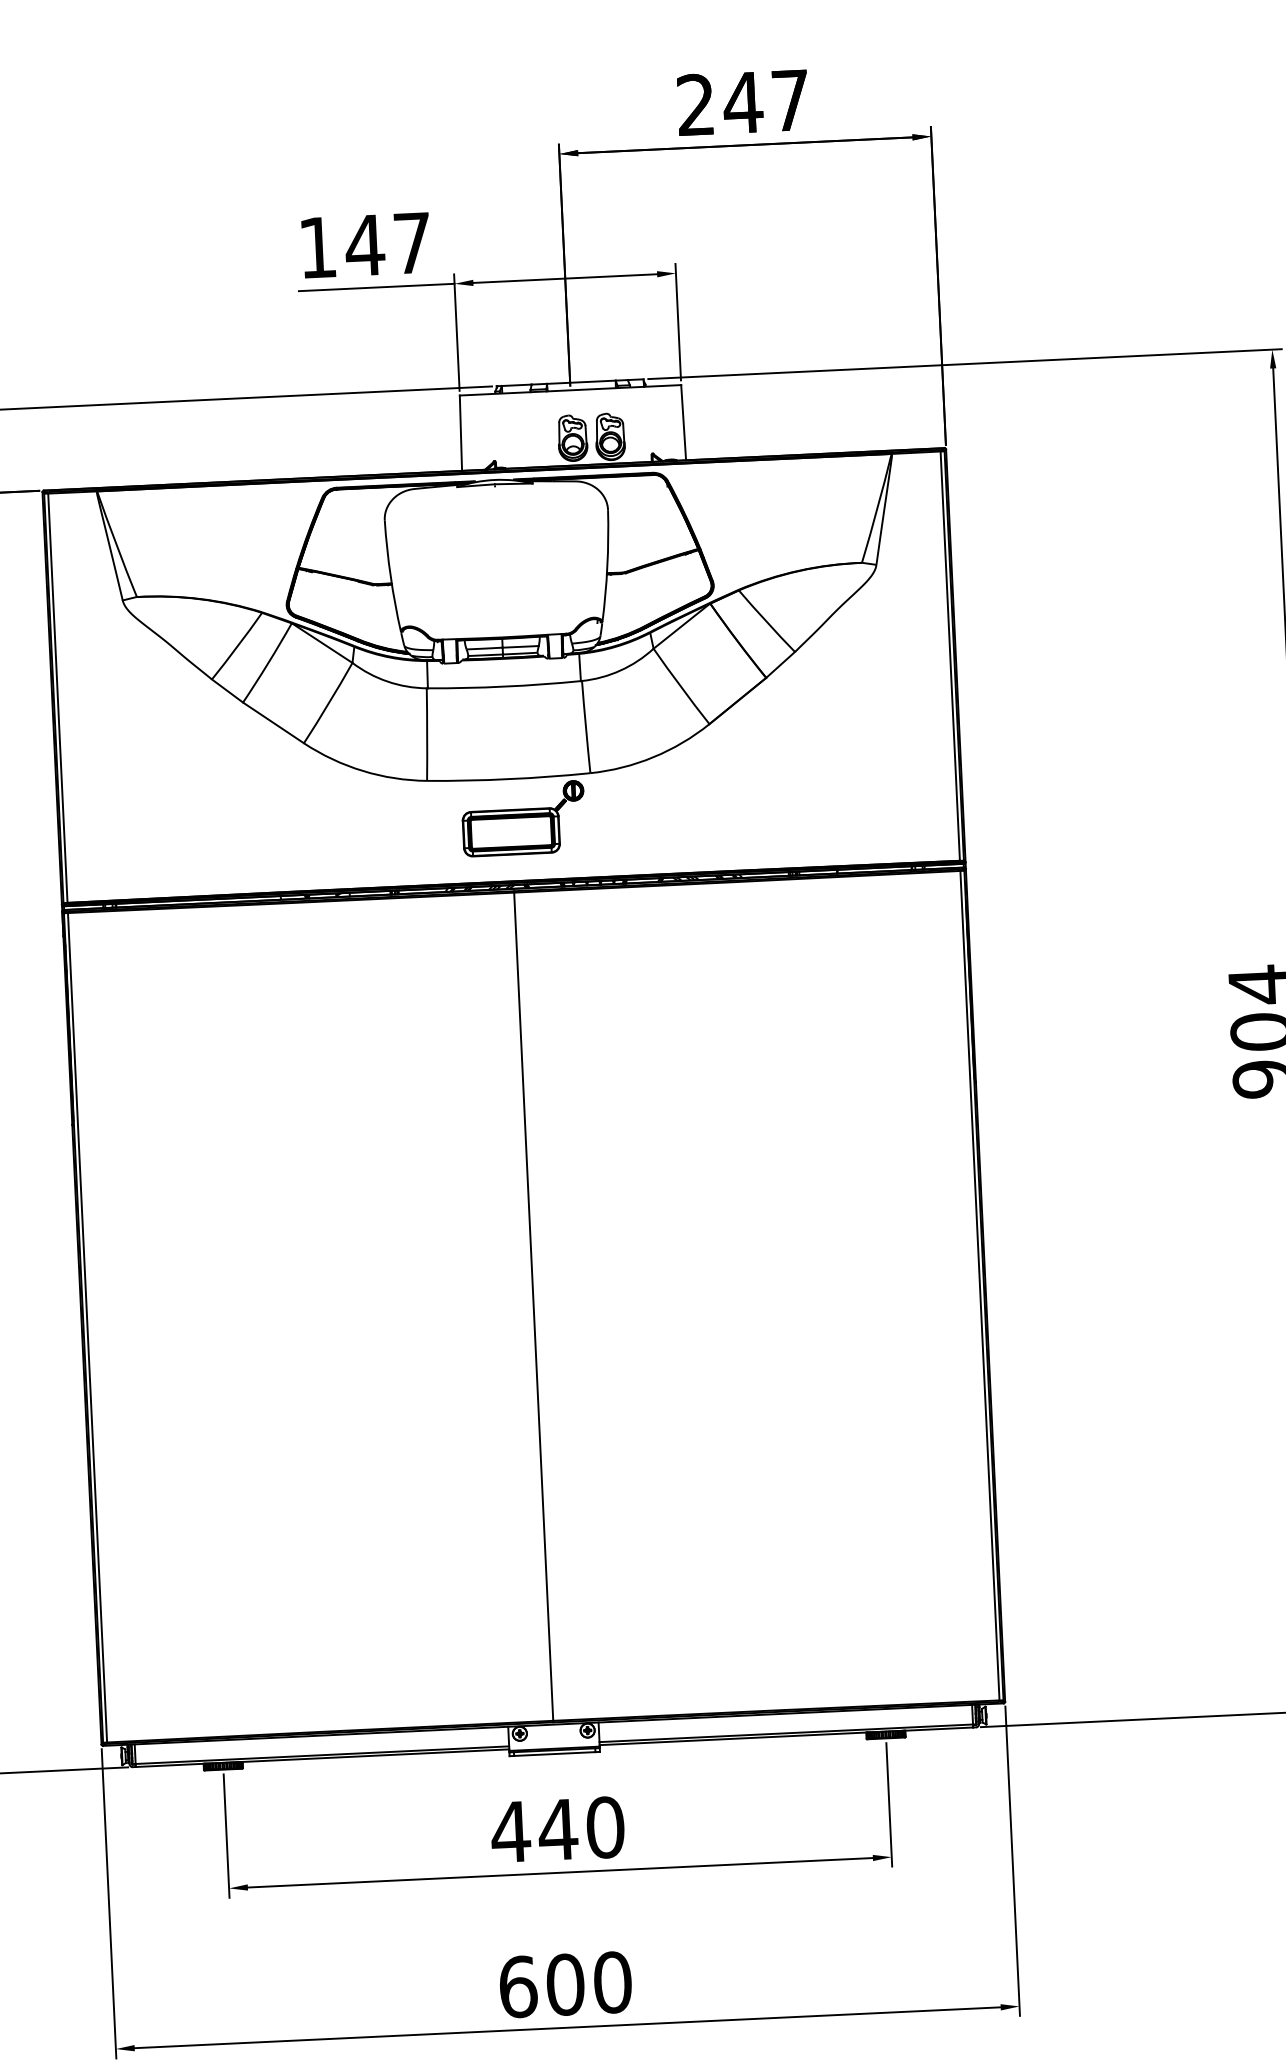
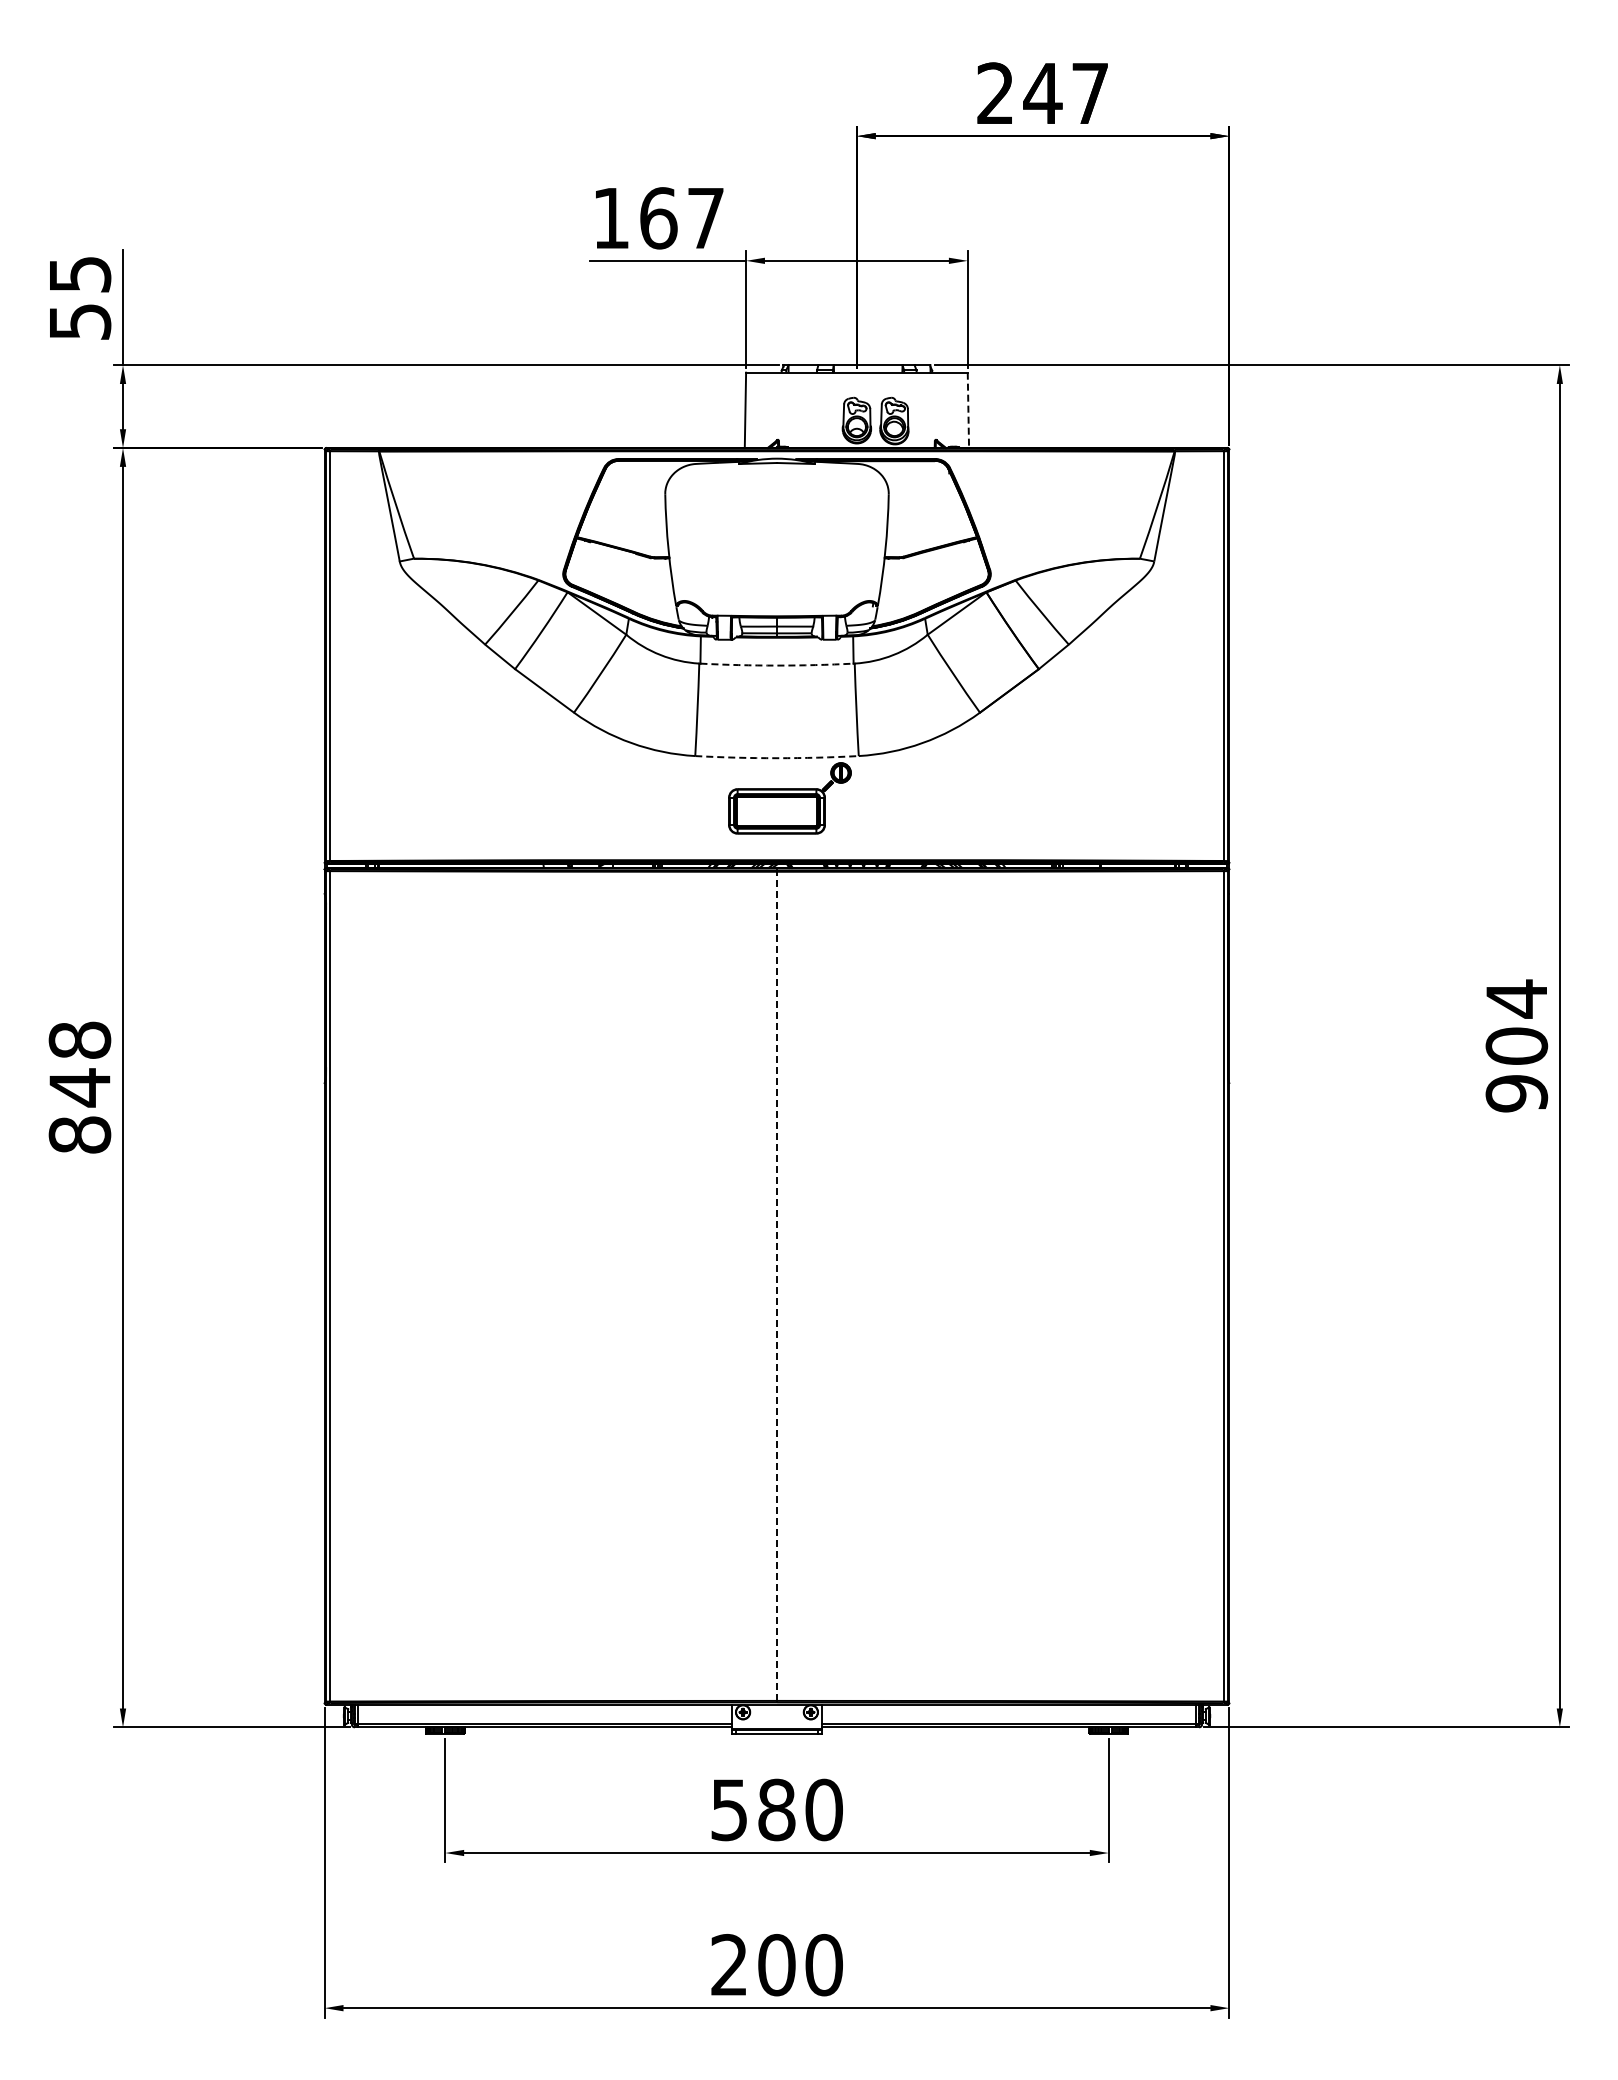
text: (365, 245) -> (658, 218), 147 -> 167
line: (683, 422) -> (968, 410), solid -> dashed
arc: (504, 686) -> (777, 665), solid -> dashed
arc: (509, 779) -> (777, 758), solid -> dashed
line: (533, 1306) -> (776, 1286), solid -> dashed
text: (533, 1830) -> (752, 1809), 440 -> 580
text: (518, 1987) -> (729, 1965), 600 -> 200

